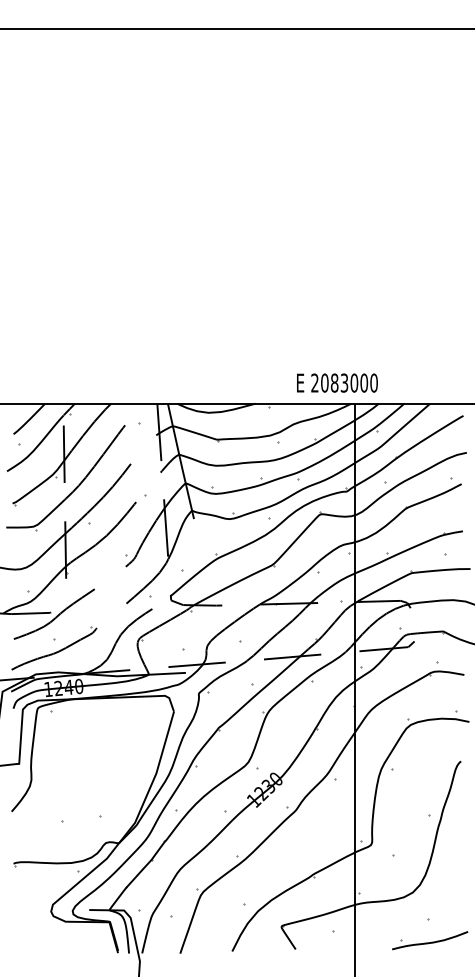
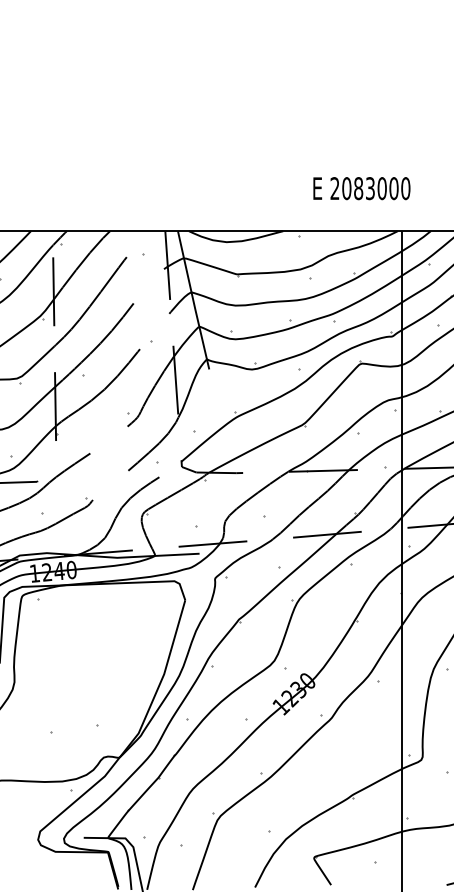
text: (337, 382) -> (361, 187), moved

